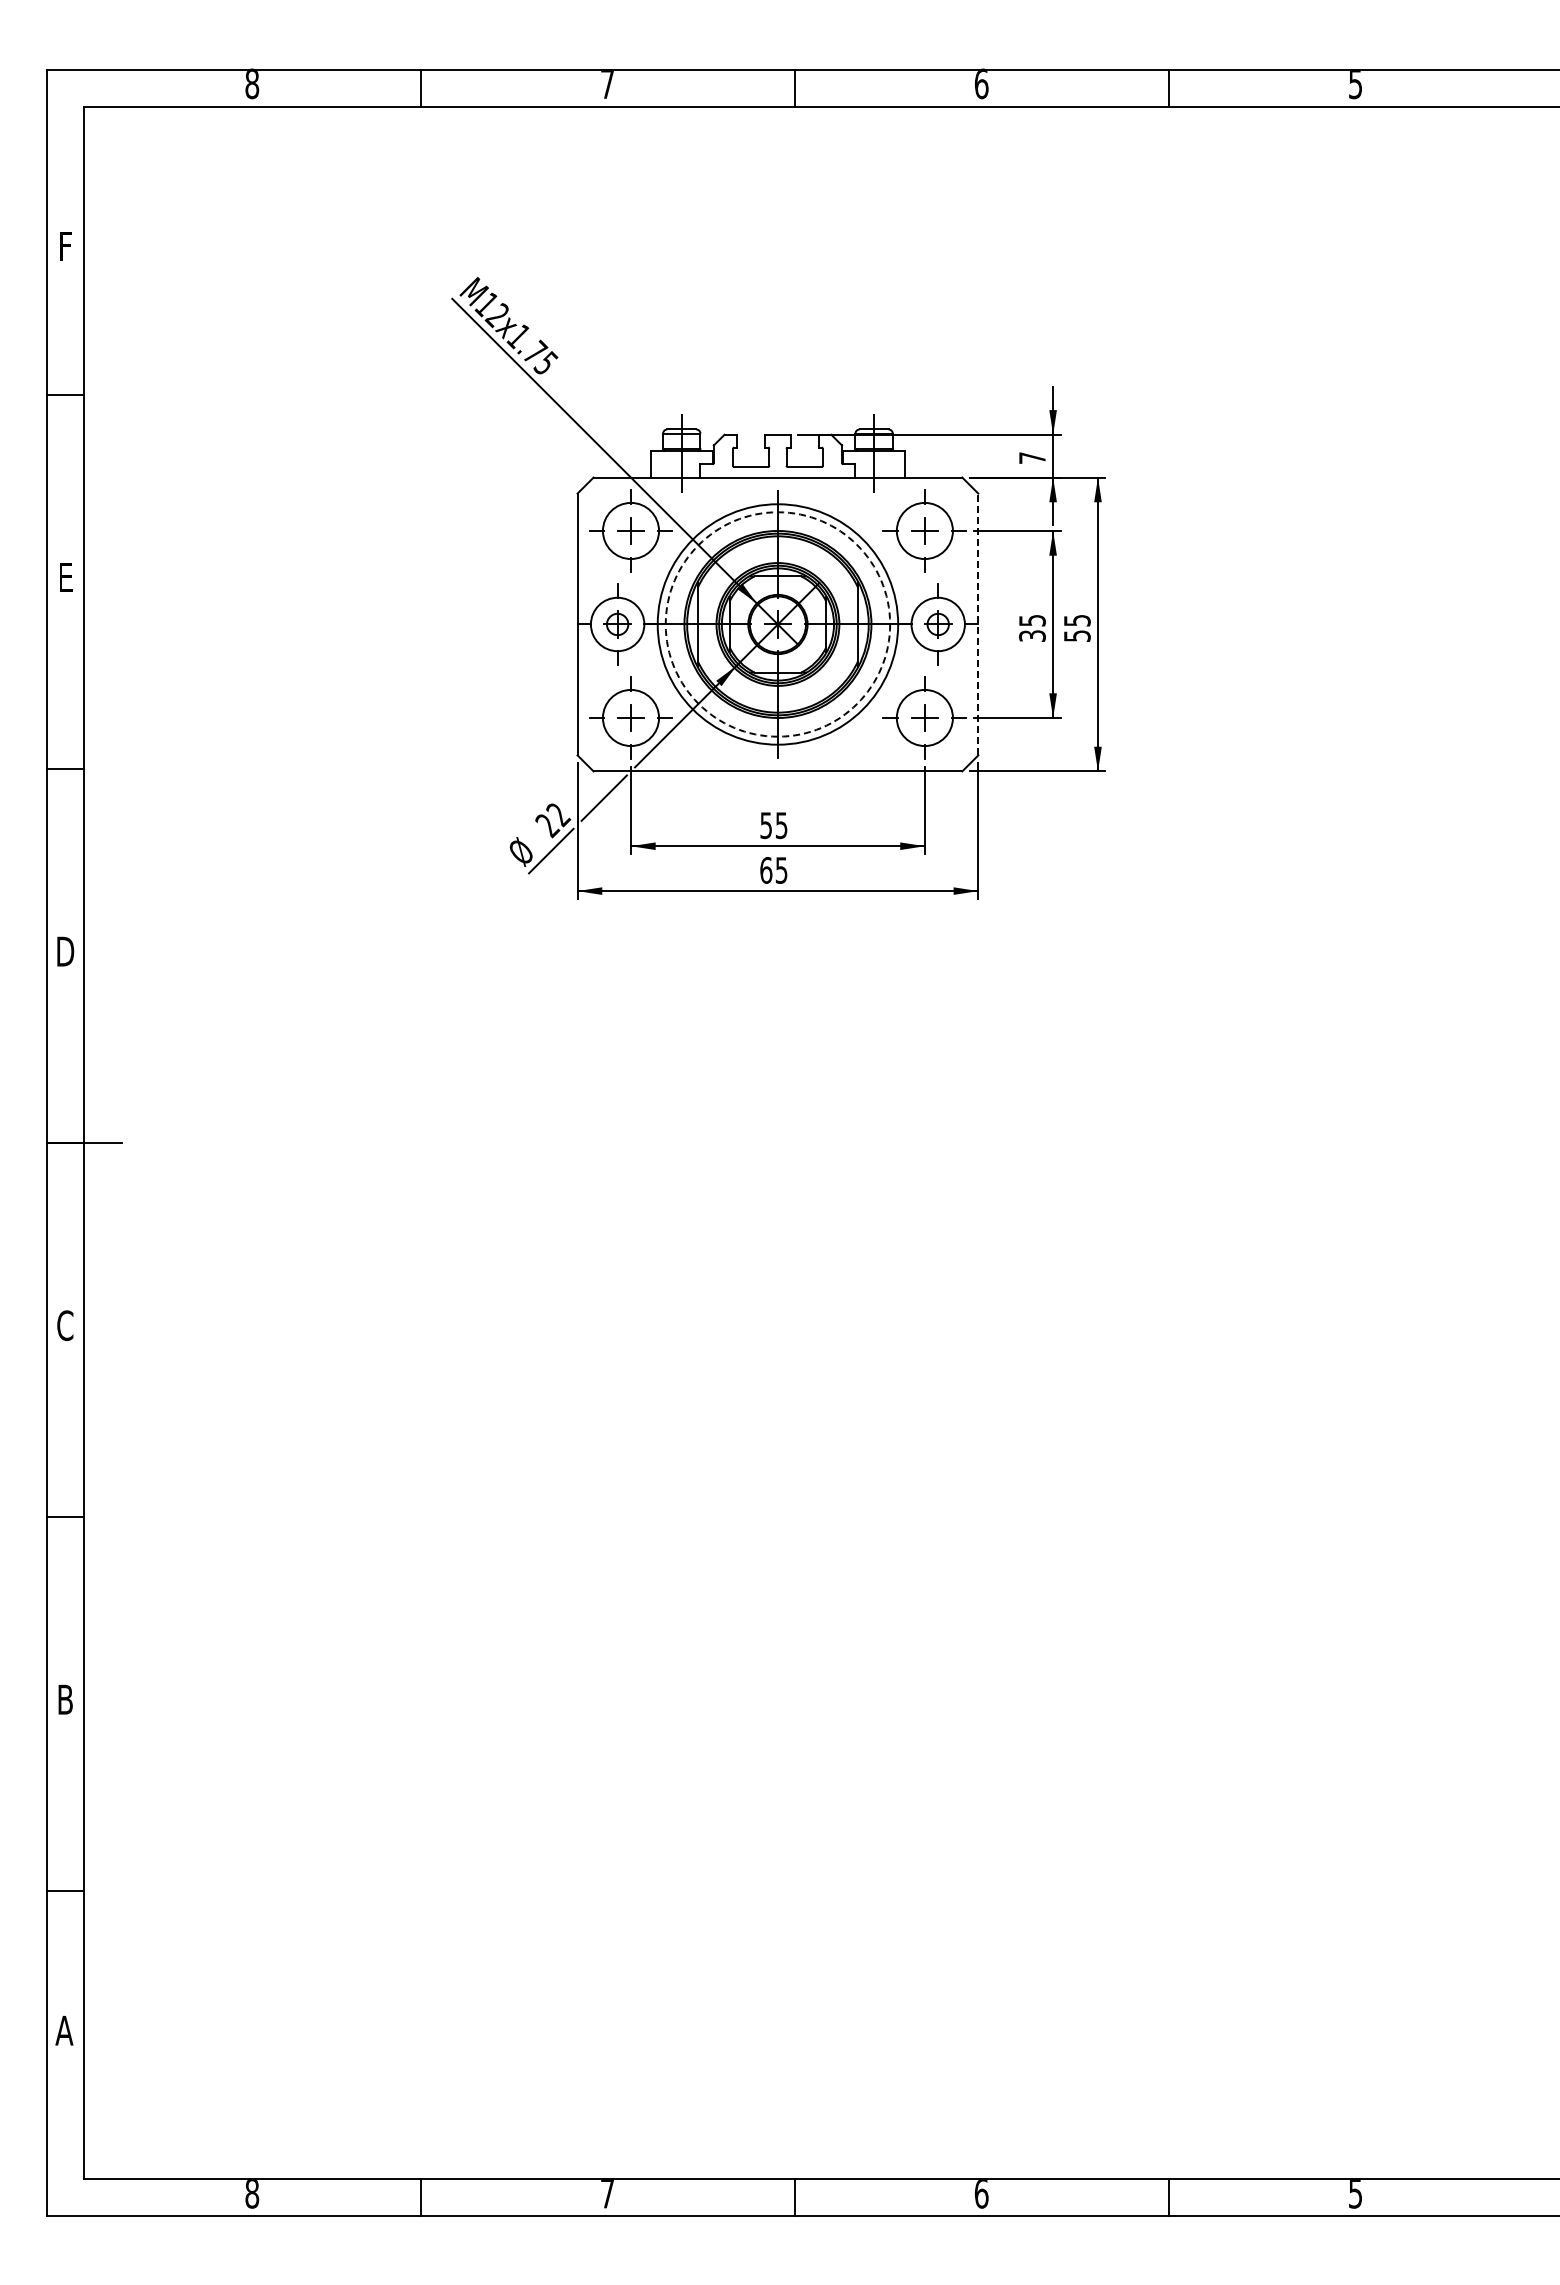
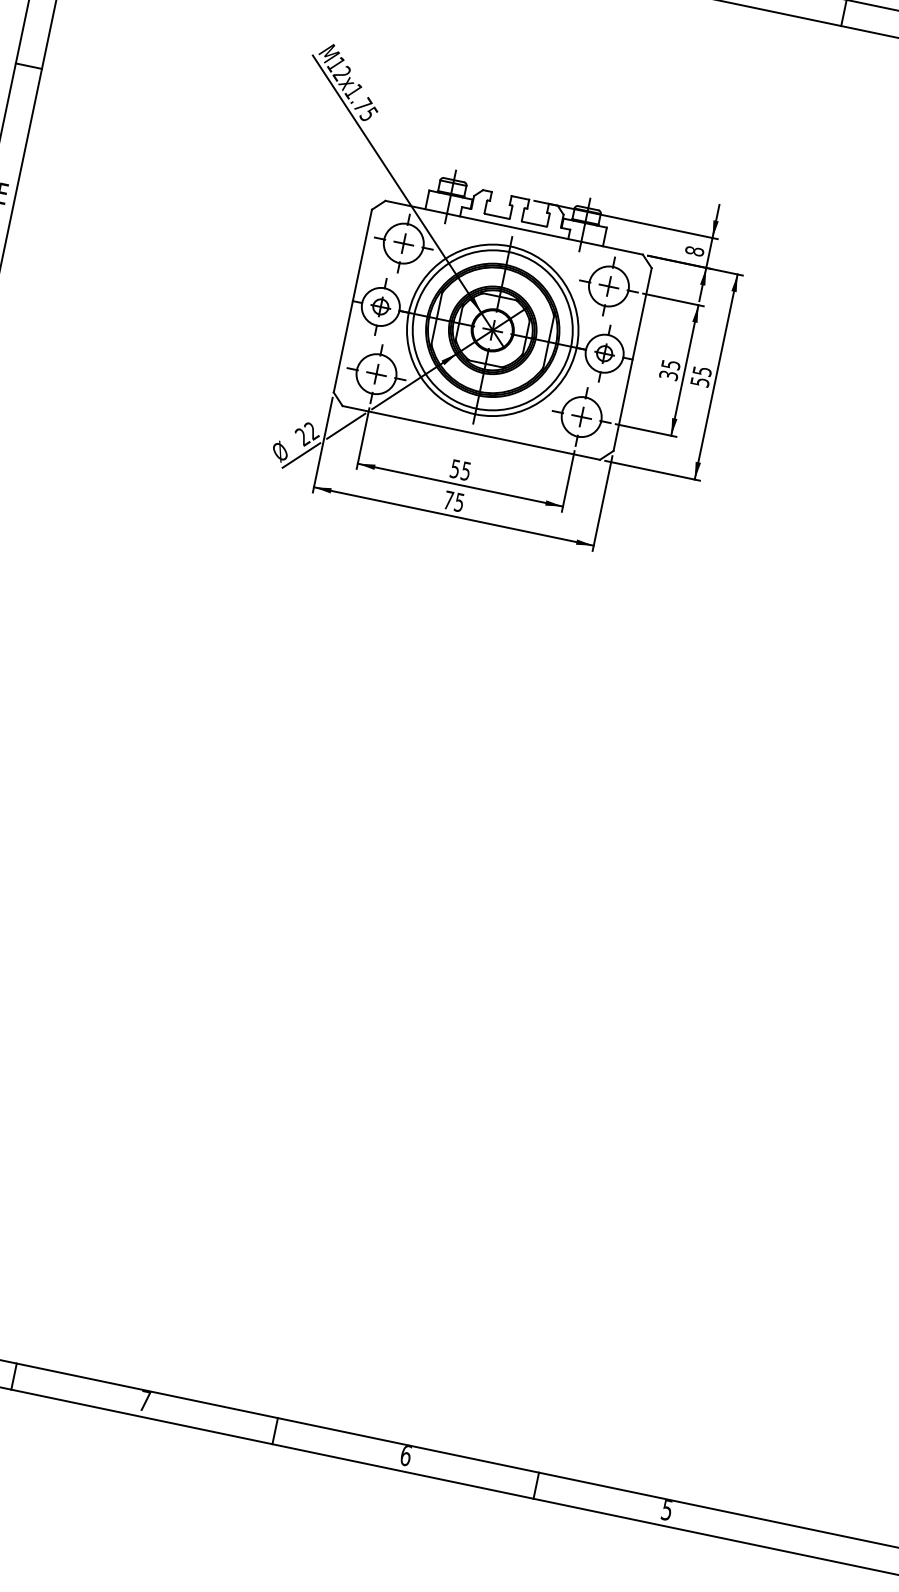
text: (1032, 458) -> (694, 251), 7 -> 8
circle: (777, 624) -> (492, 330), dashed -> solid
line: (978, 624) -> (632, 359), dashed -> solid
text: (766, 870) -> (448, 500), 65 -> 75

